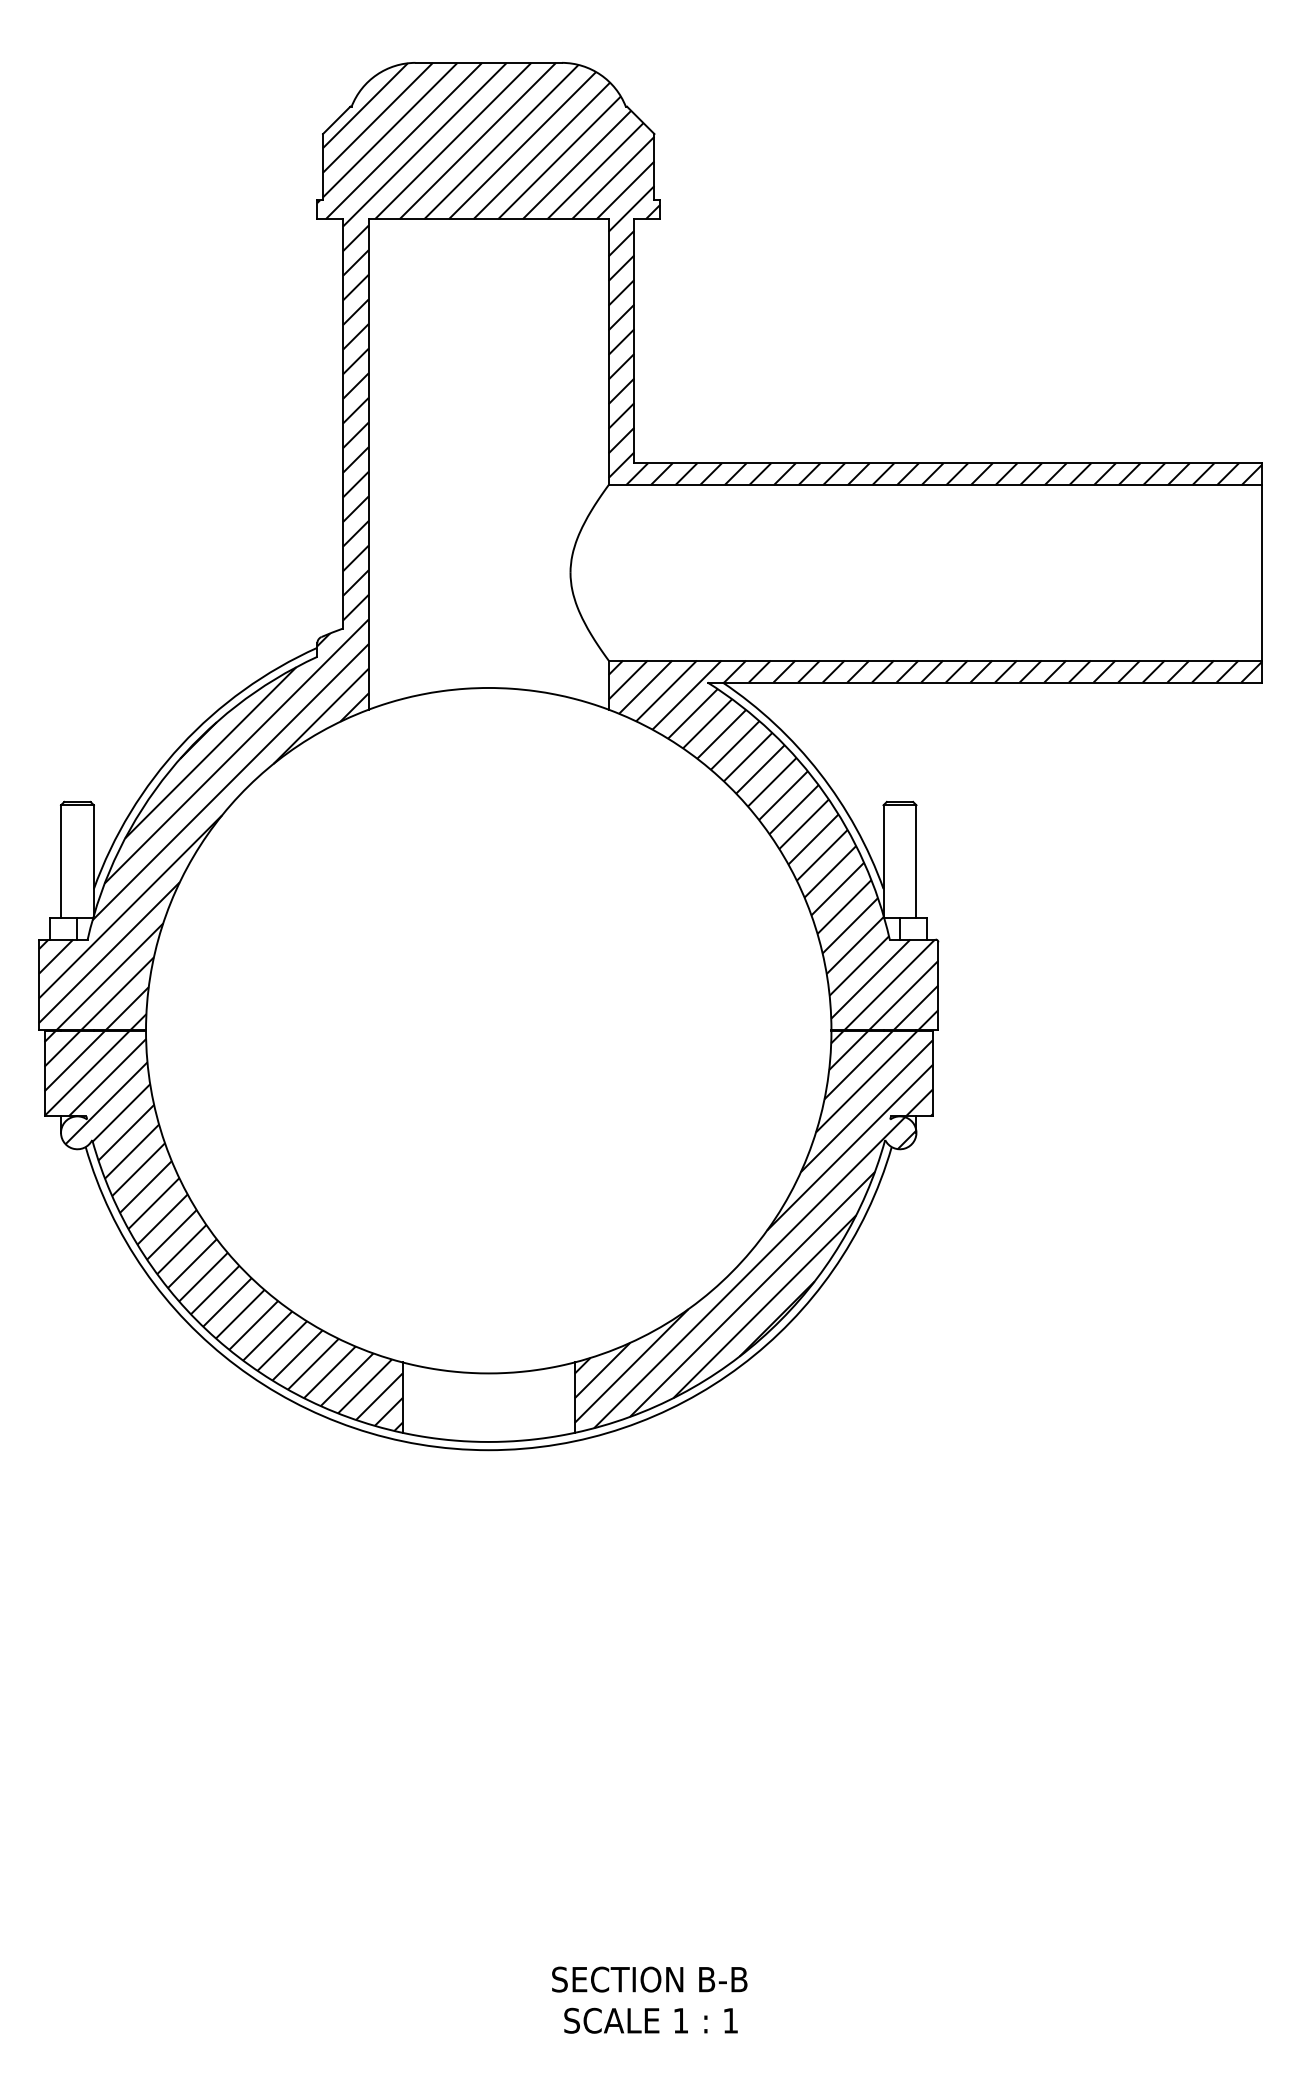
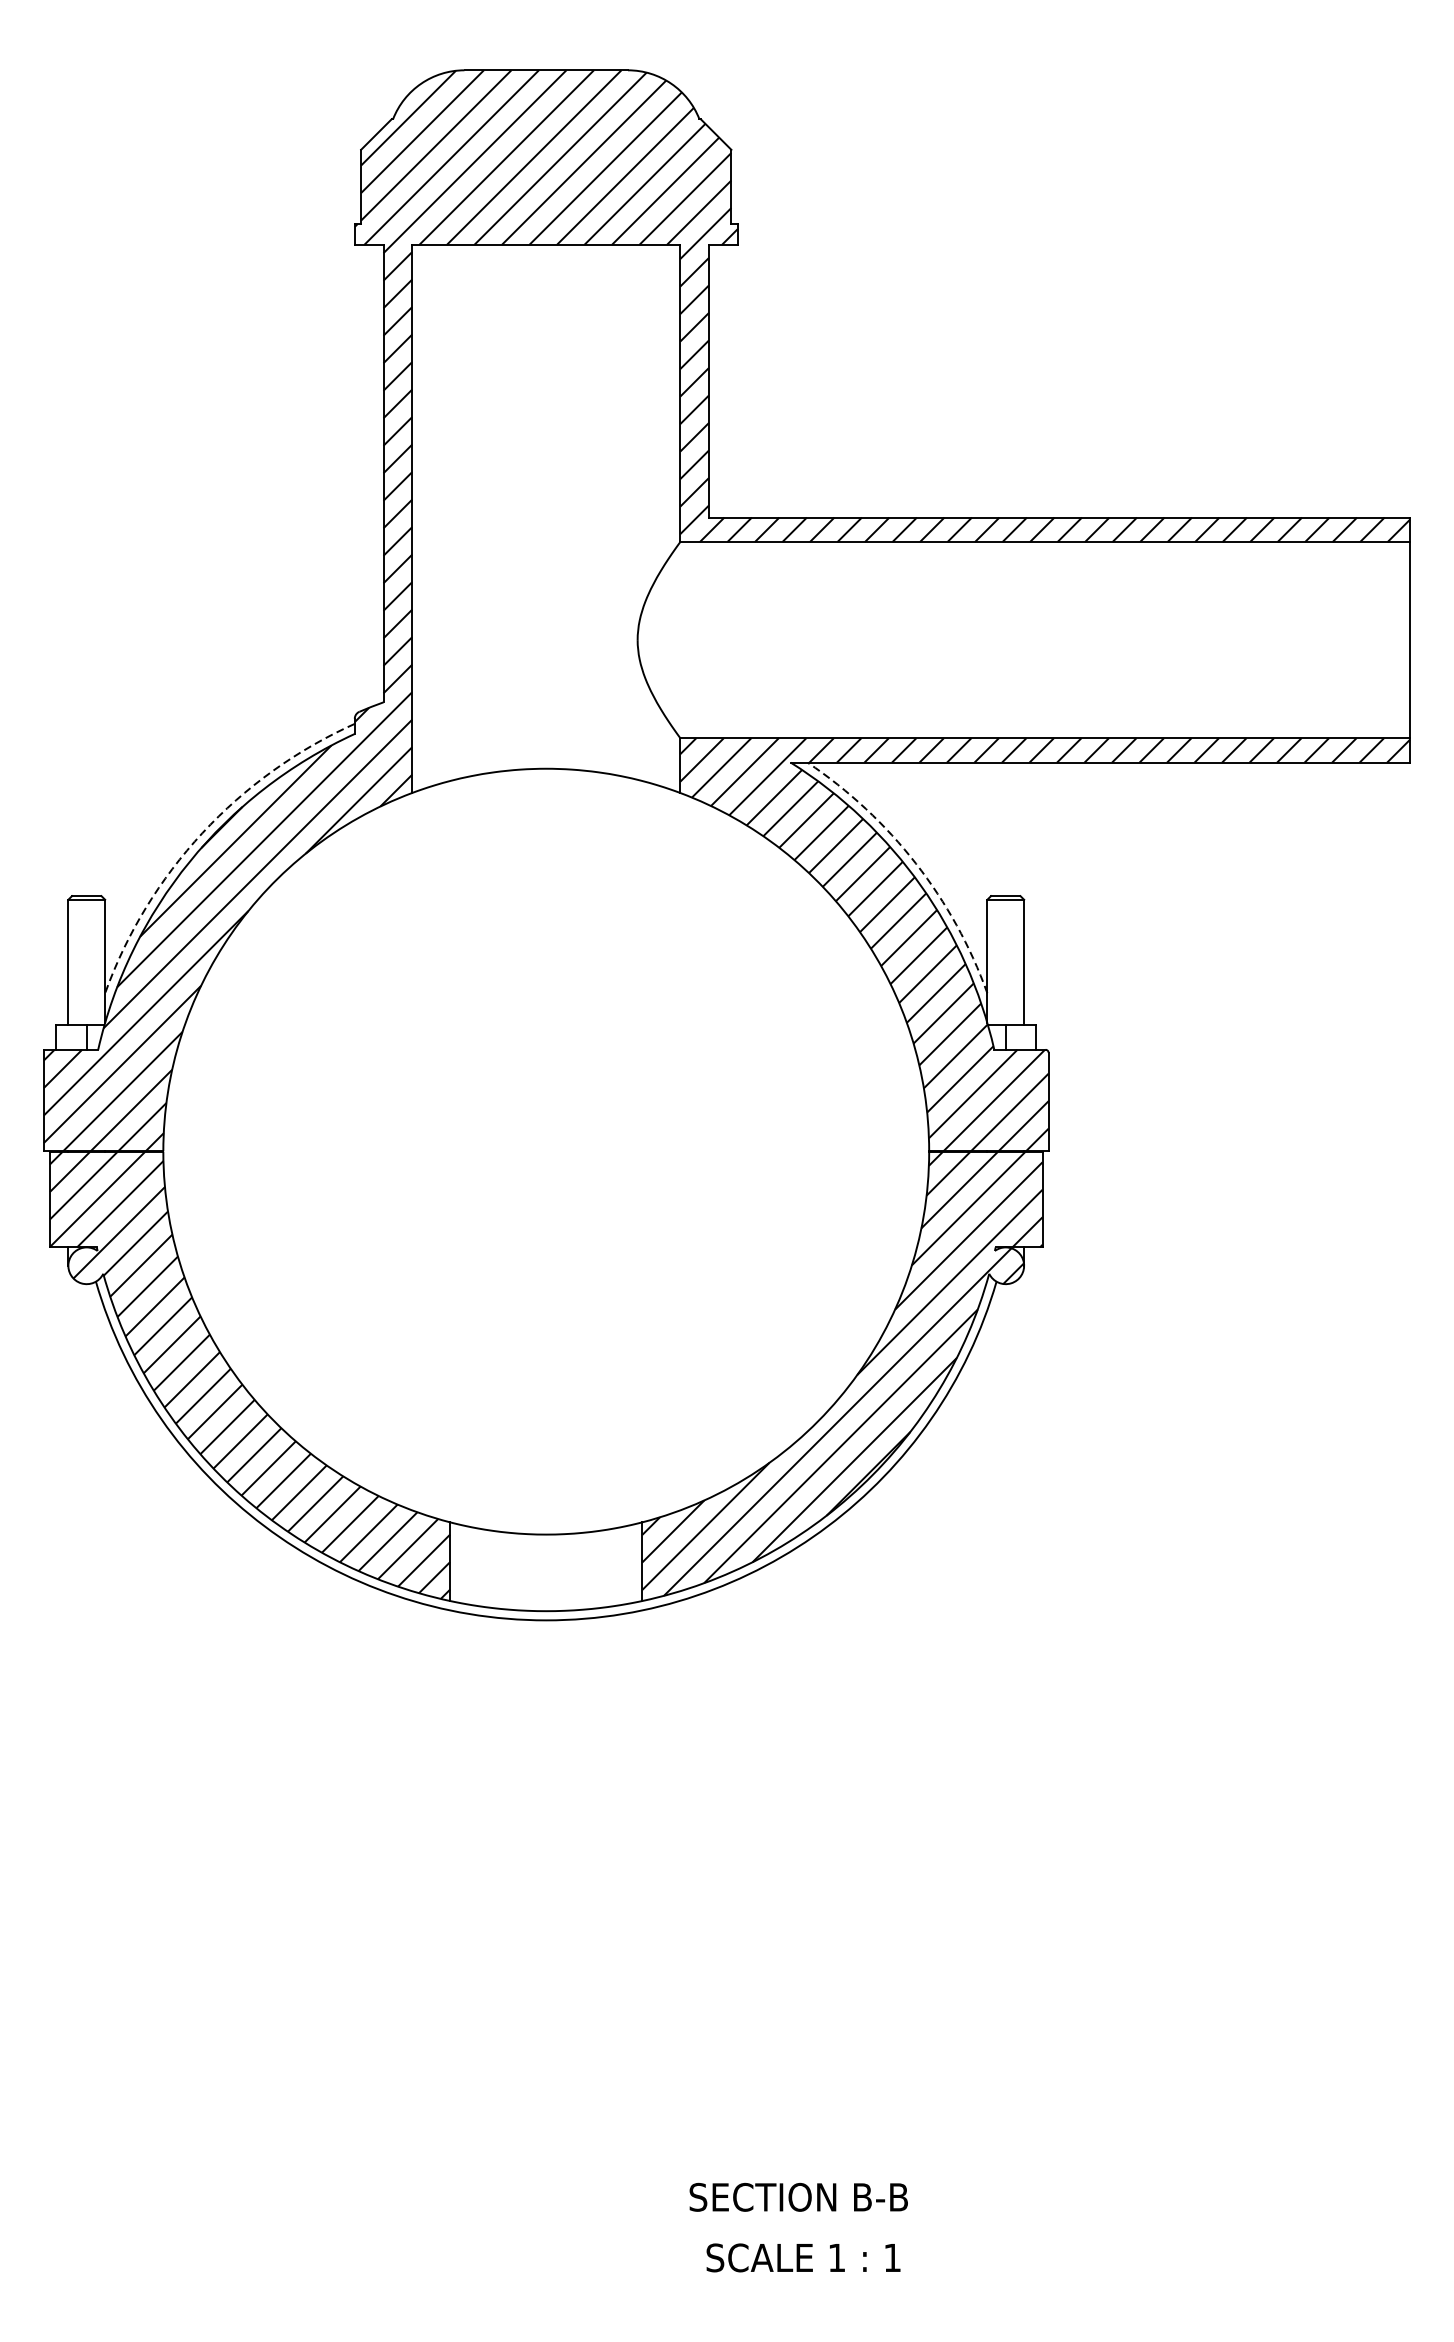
arc: (181, 745) -> (202, 833), solid -> dashed
arc: (819, 772) -> (915, 863), solid -> dashed
text: (649, 1979) -> (798, 2197), moved
text: (650, 2020) -> (802, 2257), moved

